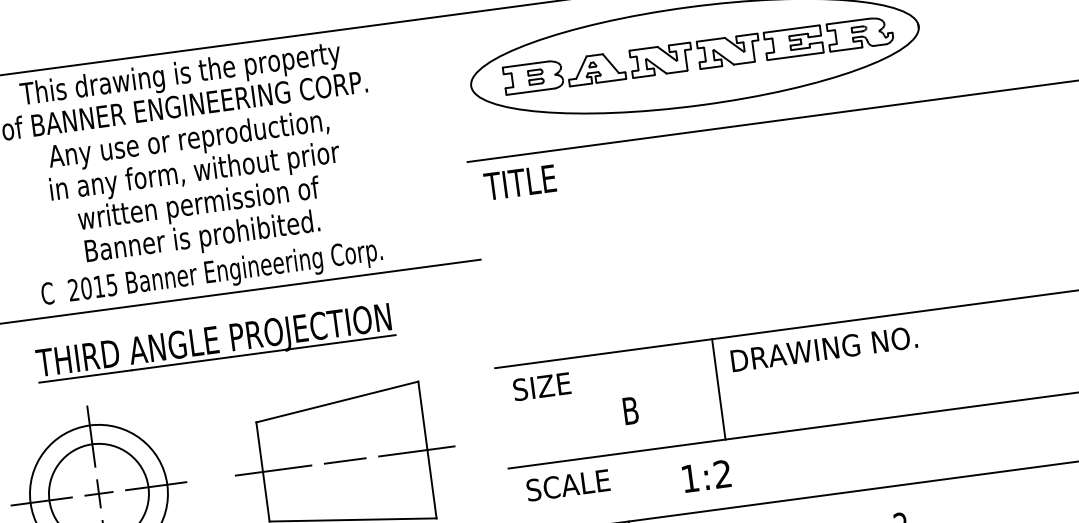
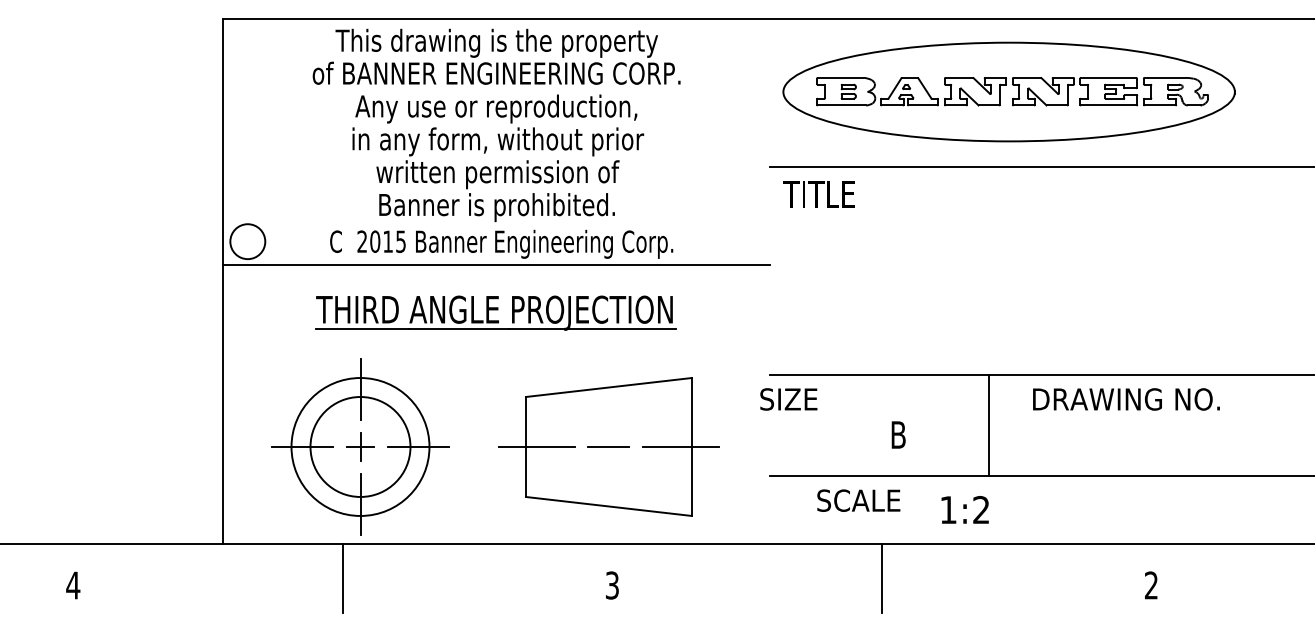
text: (824, 349) -> (1126, 399), moved
text: (541, 386) -> (788, 399), moved
text: (567, 485) -> (858, 500), moved

